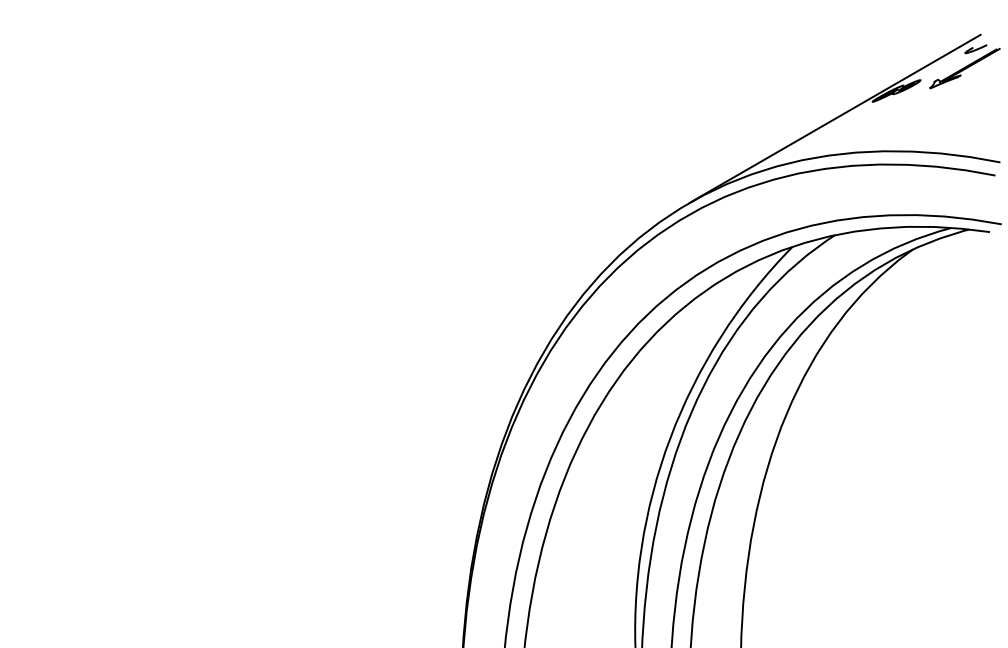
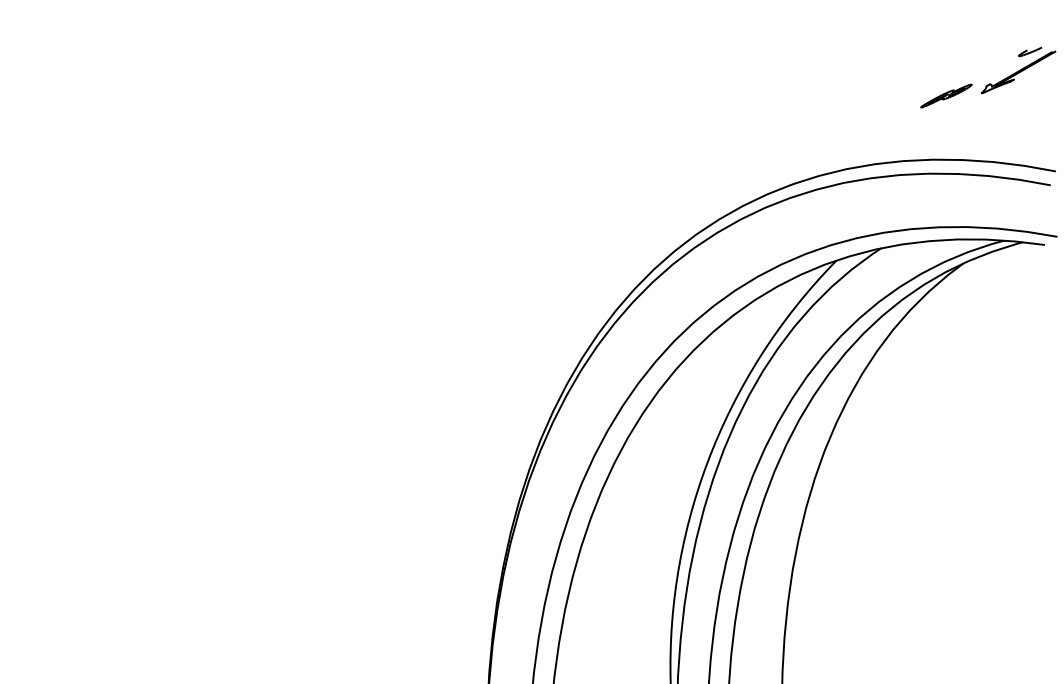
line: (835, 118) -> (881, 125), removed

